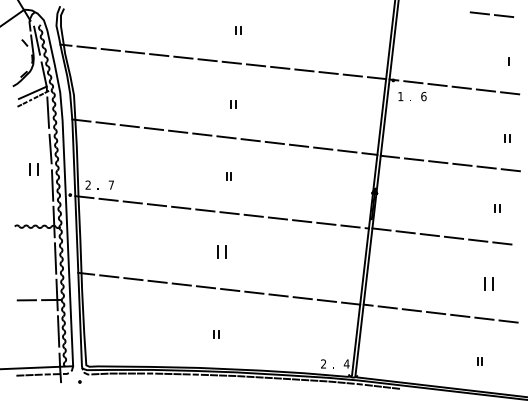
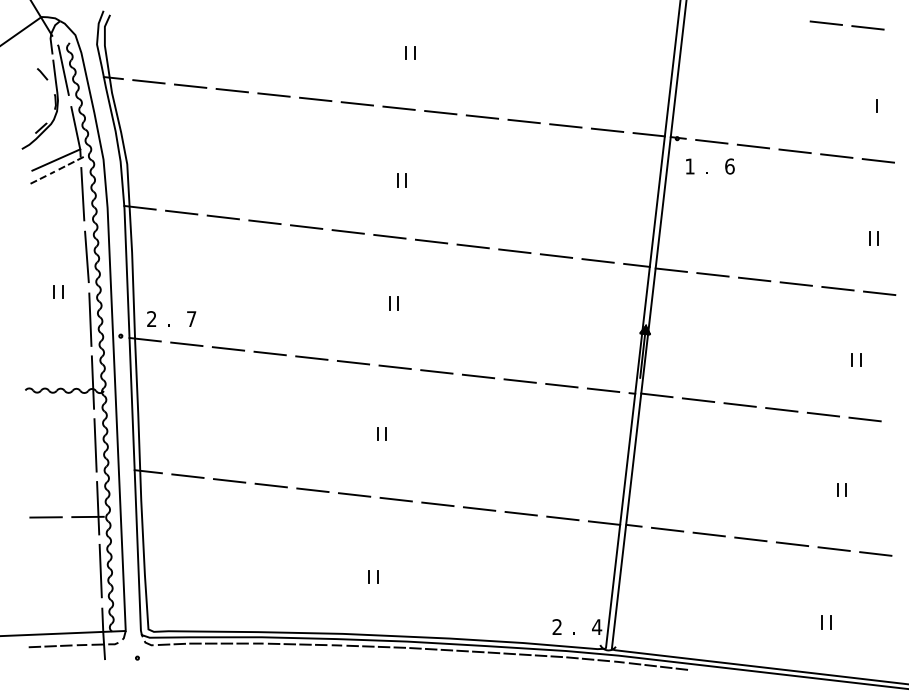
part: (34, 169) -> (59, 292), size x0.62
part: (221, 251) -> (381, 433), size x0.62
part: (488, 284) -> (841, 490), size x0.62

